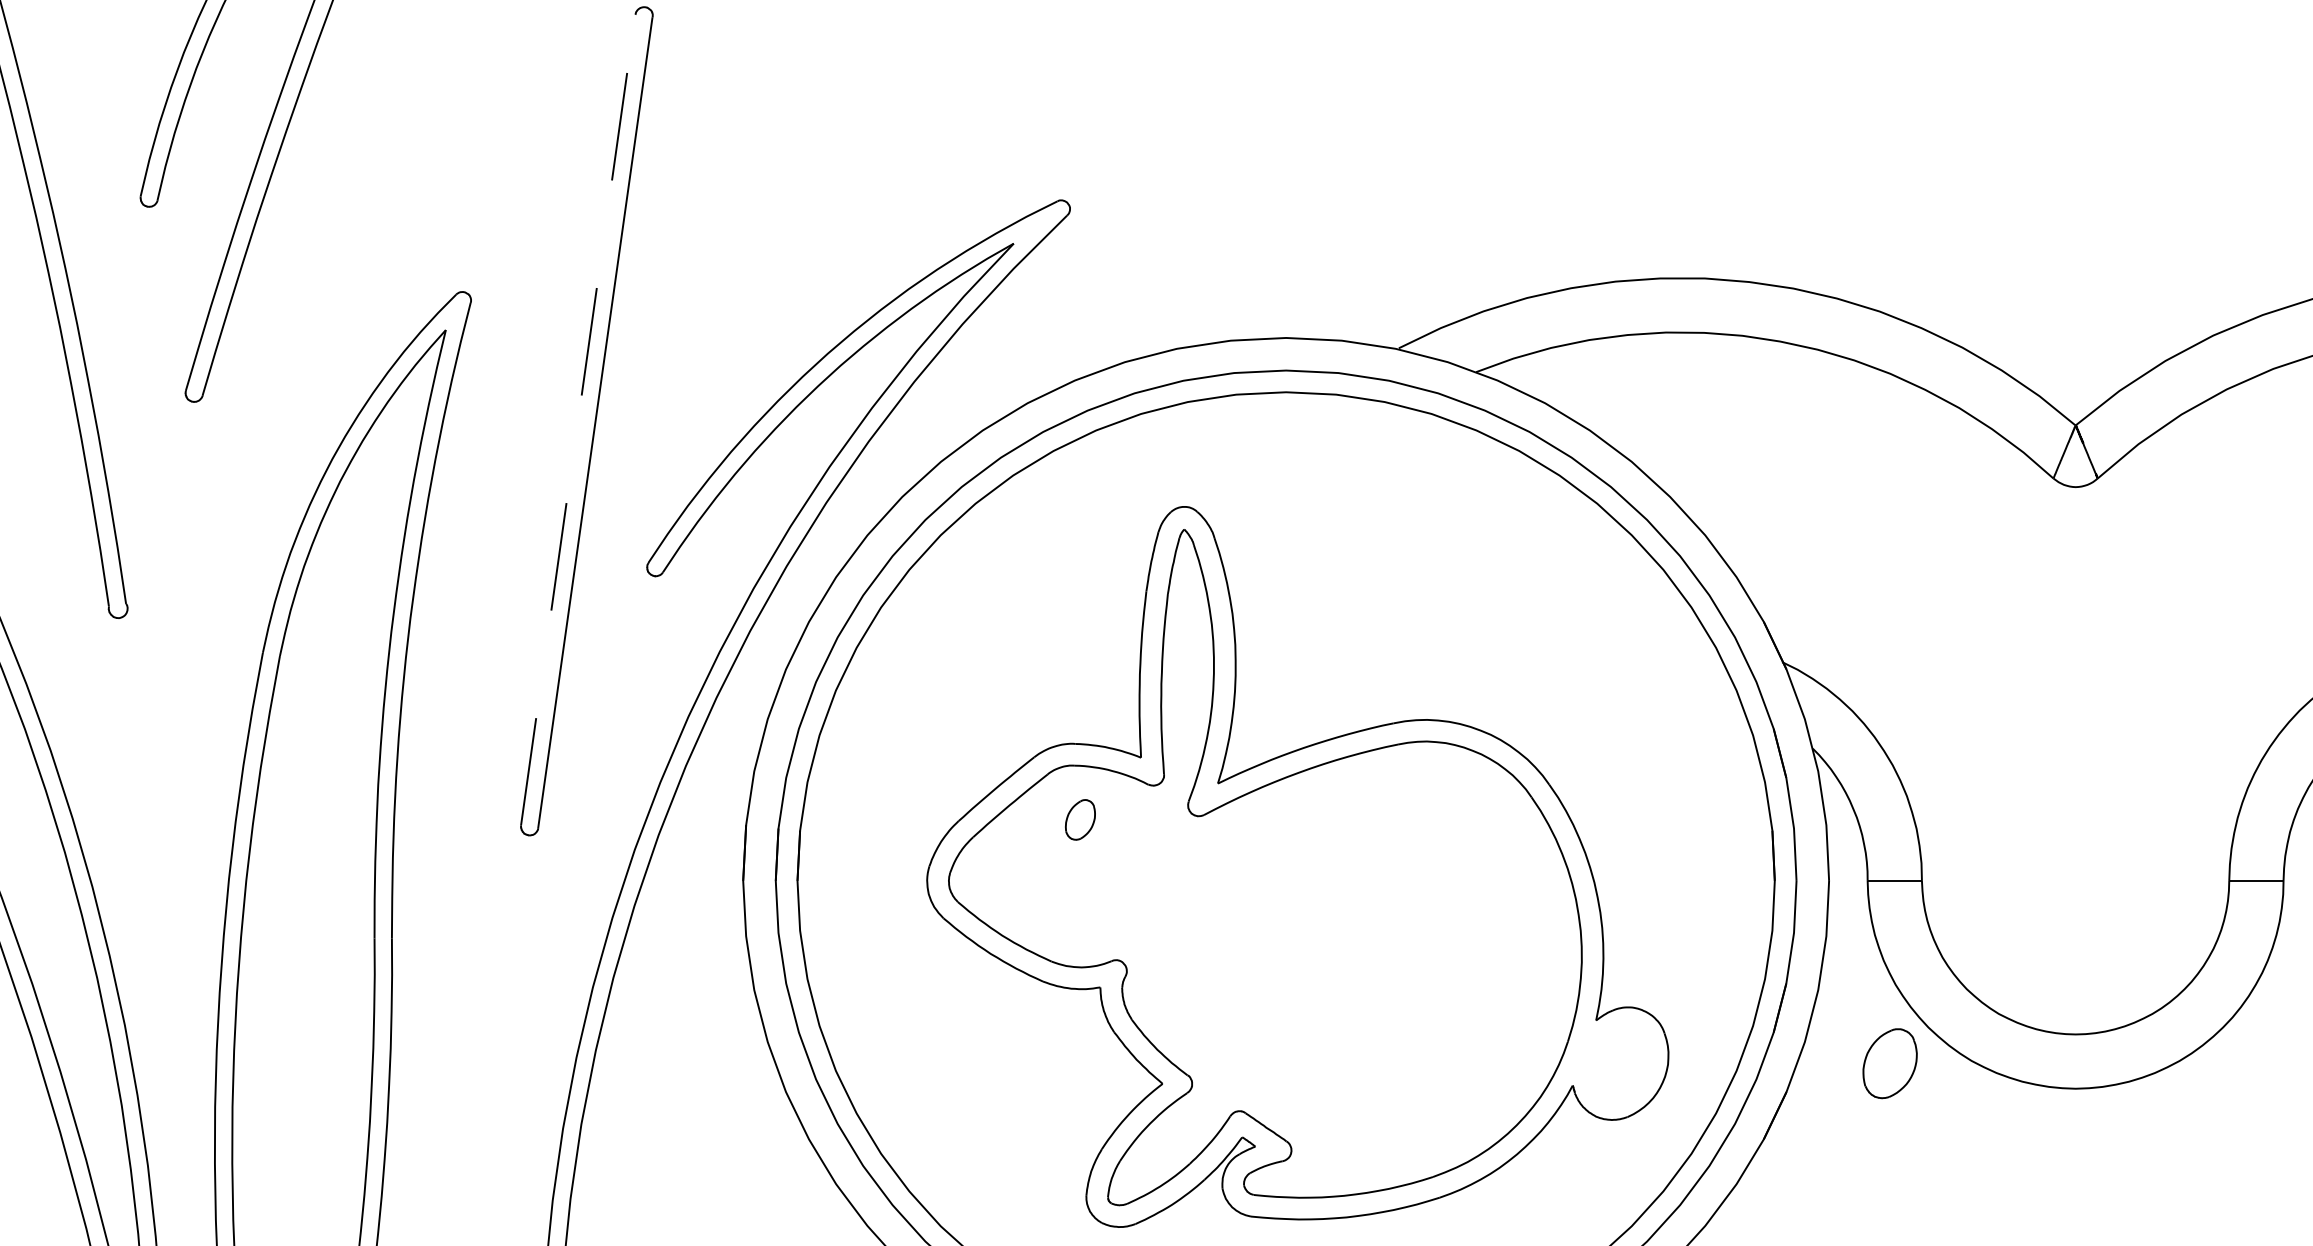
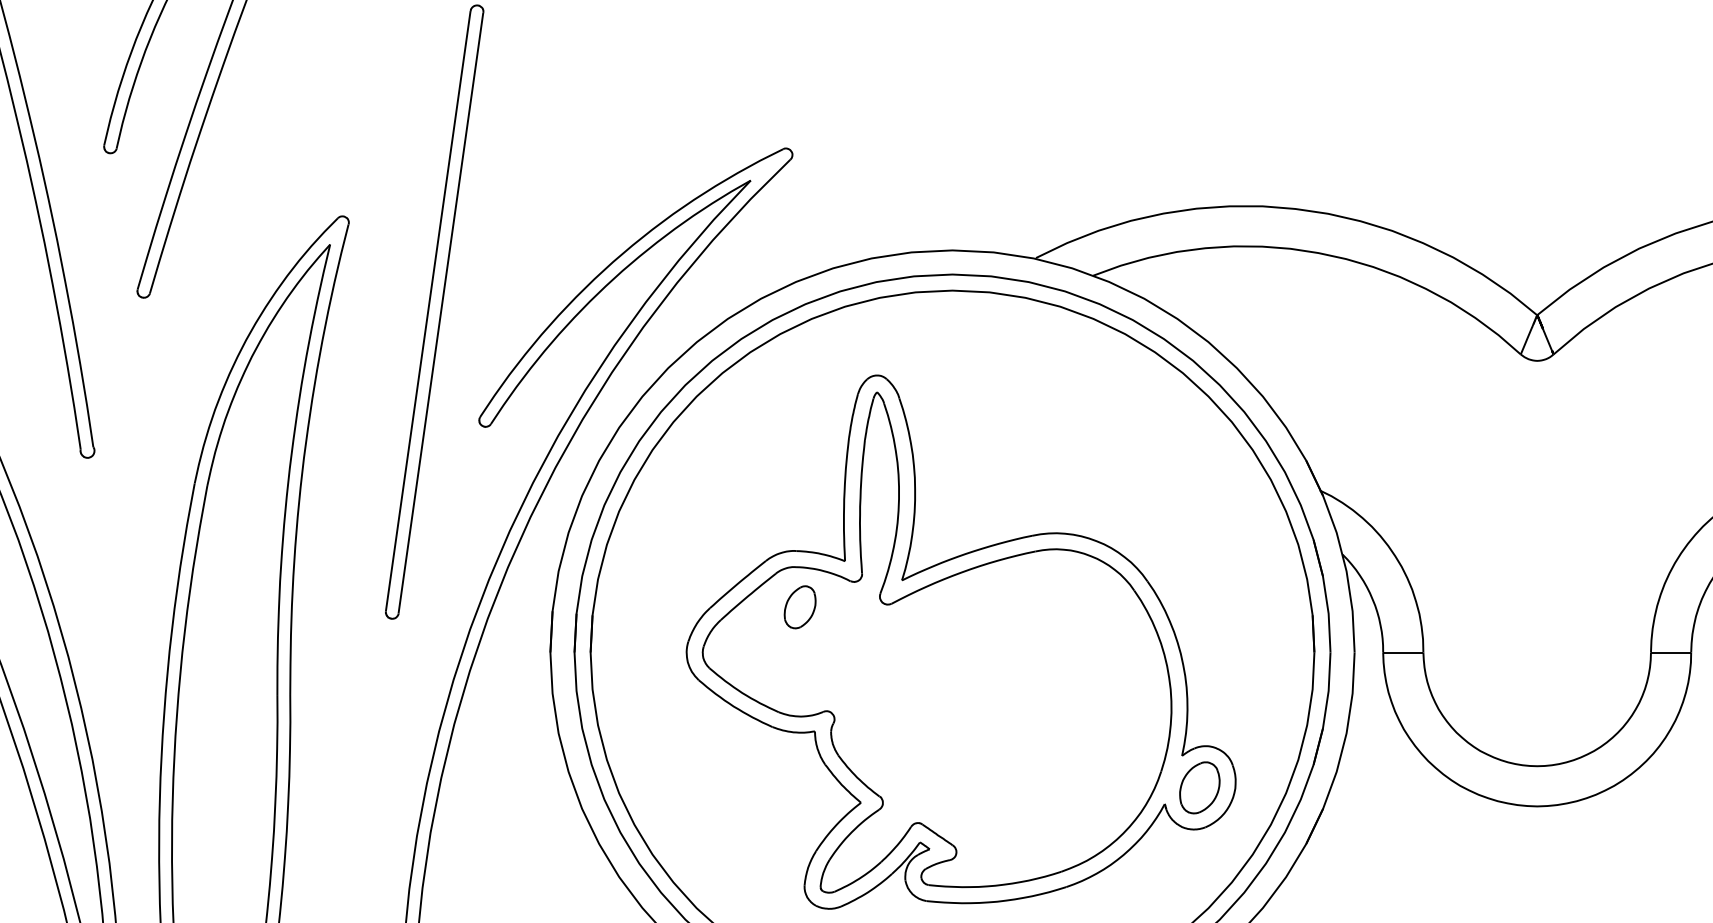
line: (578, 419) -> (428, 310), dashed -> solid
part: (1080, 819) -> (800, 607), size x1.43
part: (1889, 1063) -> (1199, 787), moved

